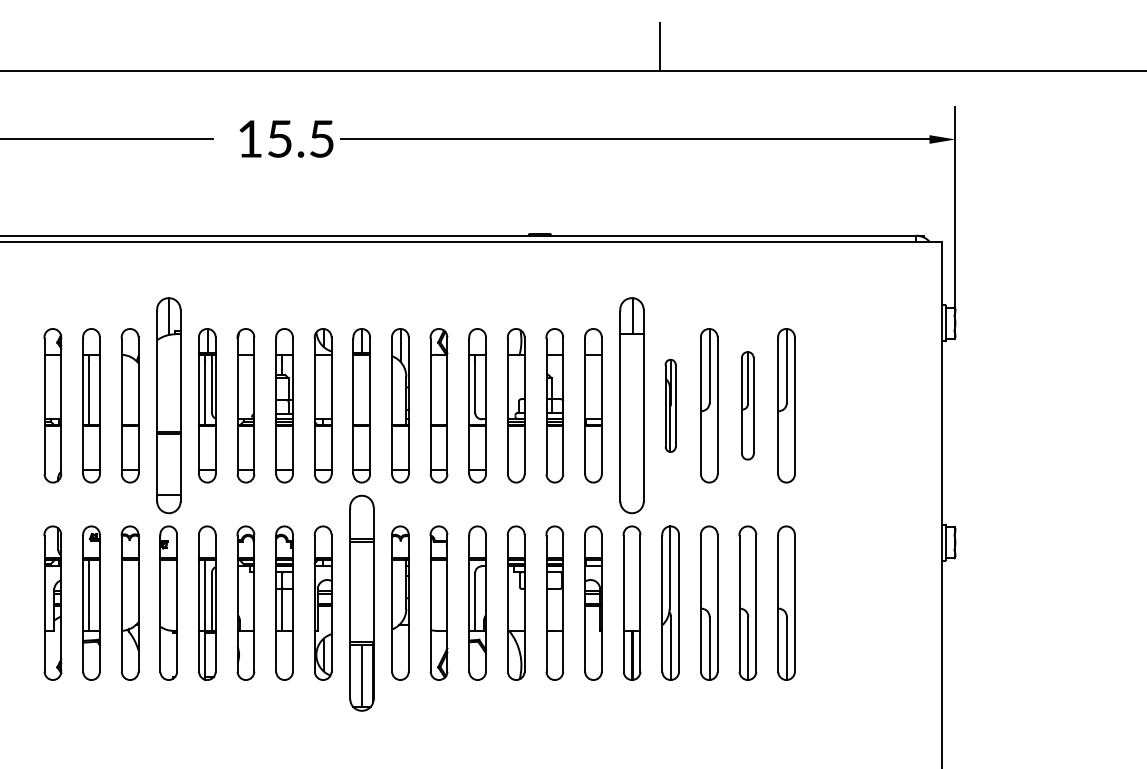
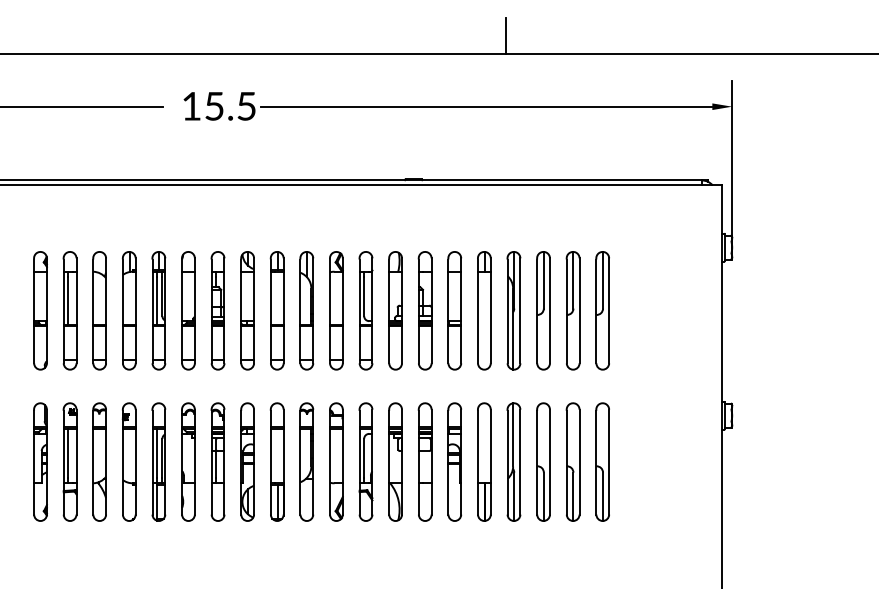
part: (167, 405) -> (128, 310), size x0.71
part: (632, 405) -> (484, 310), size x0.71
part: (670, 405) -> (513, 310), size x1.67
part: (747, 405) -> (572, 310), size x1.43
part: (360, 602) -> (276, 461), size x0.71

